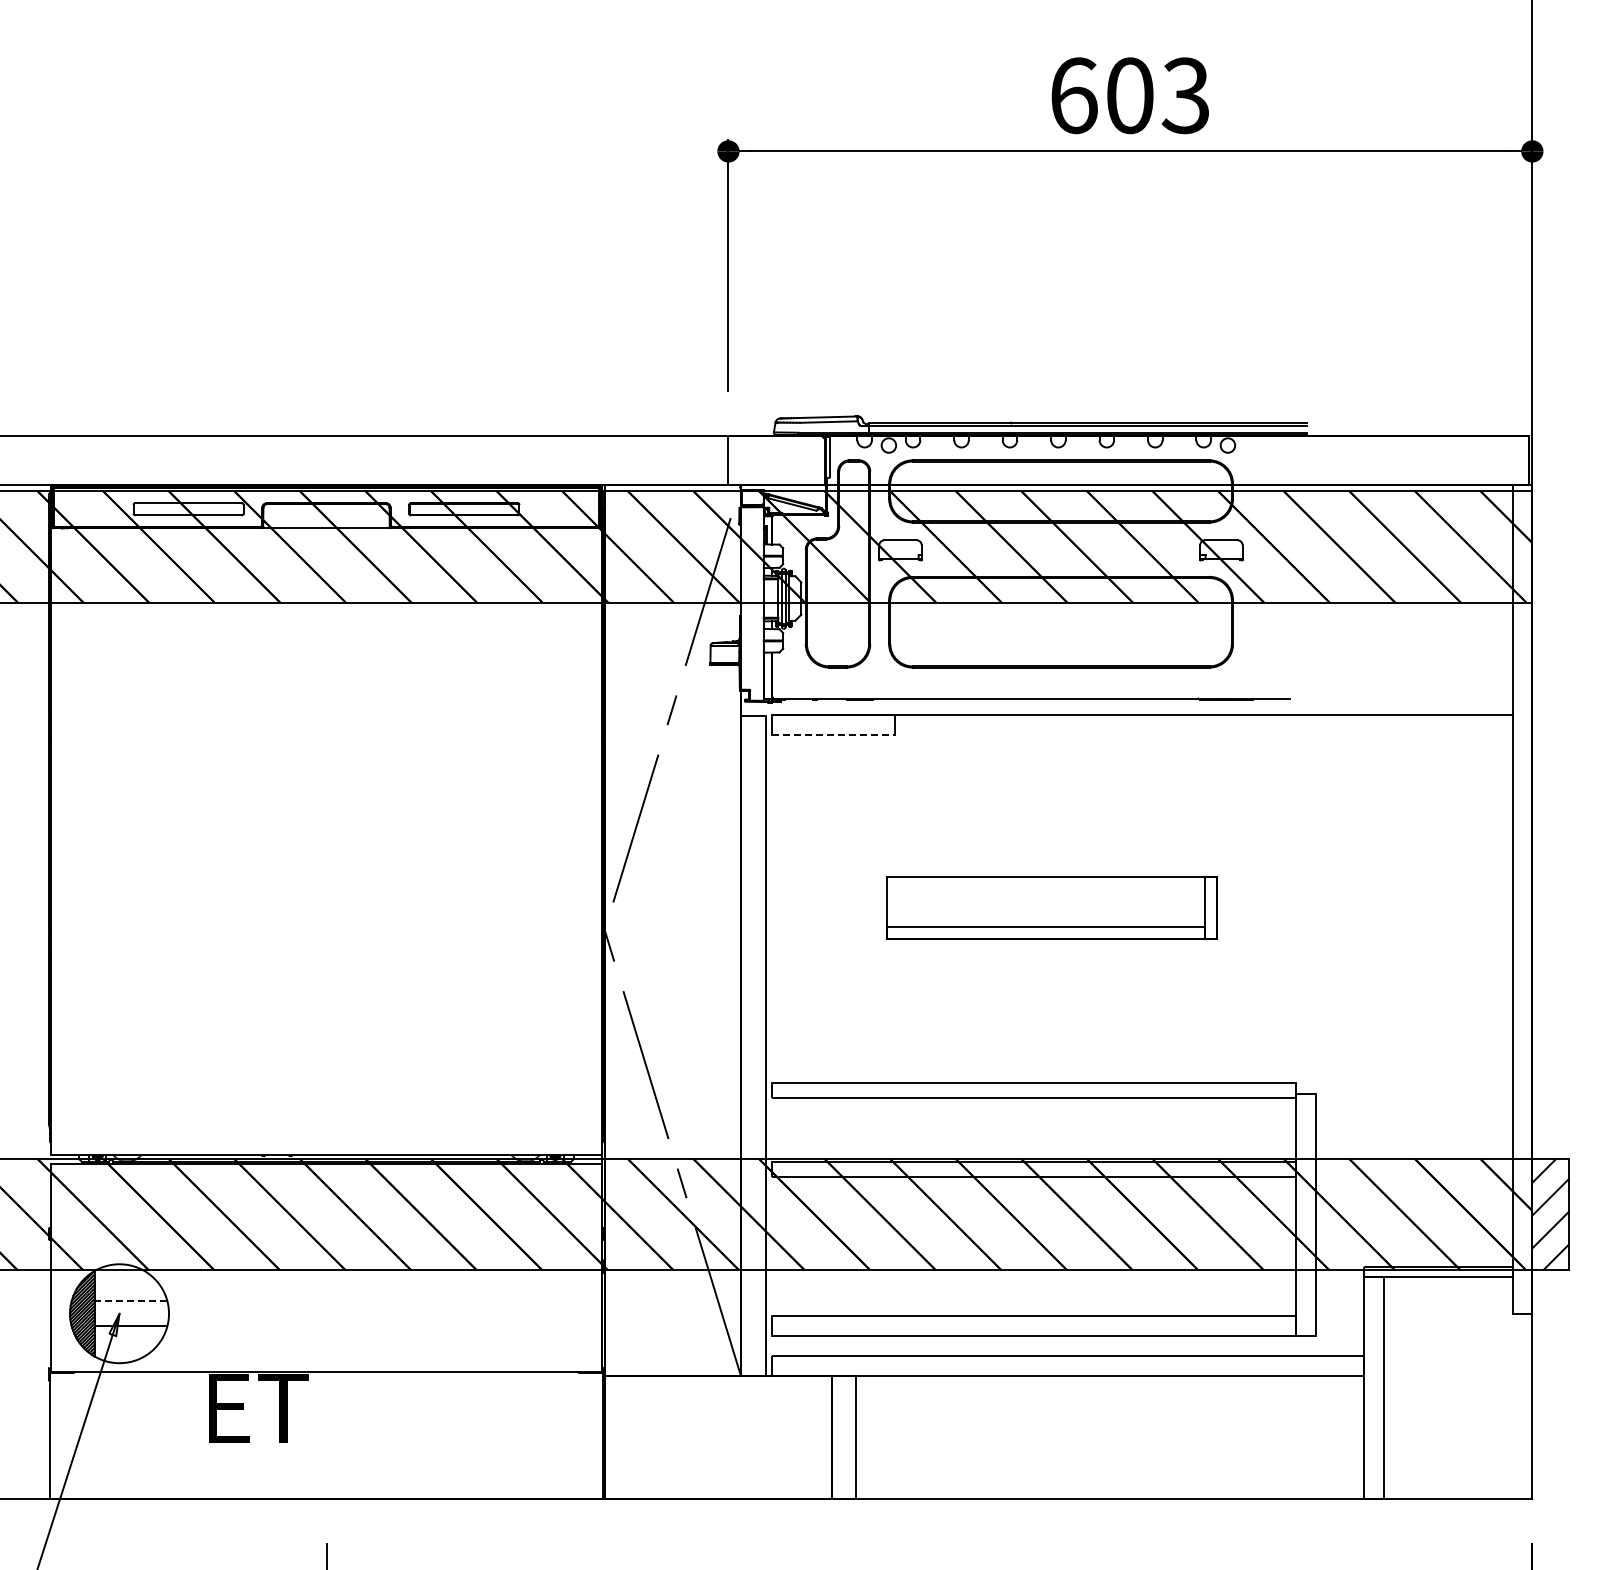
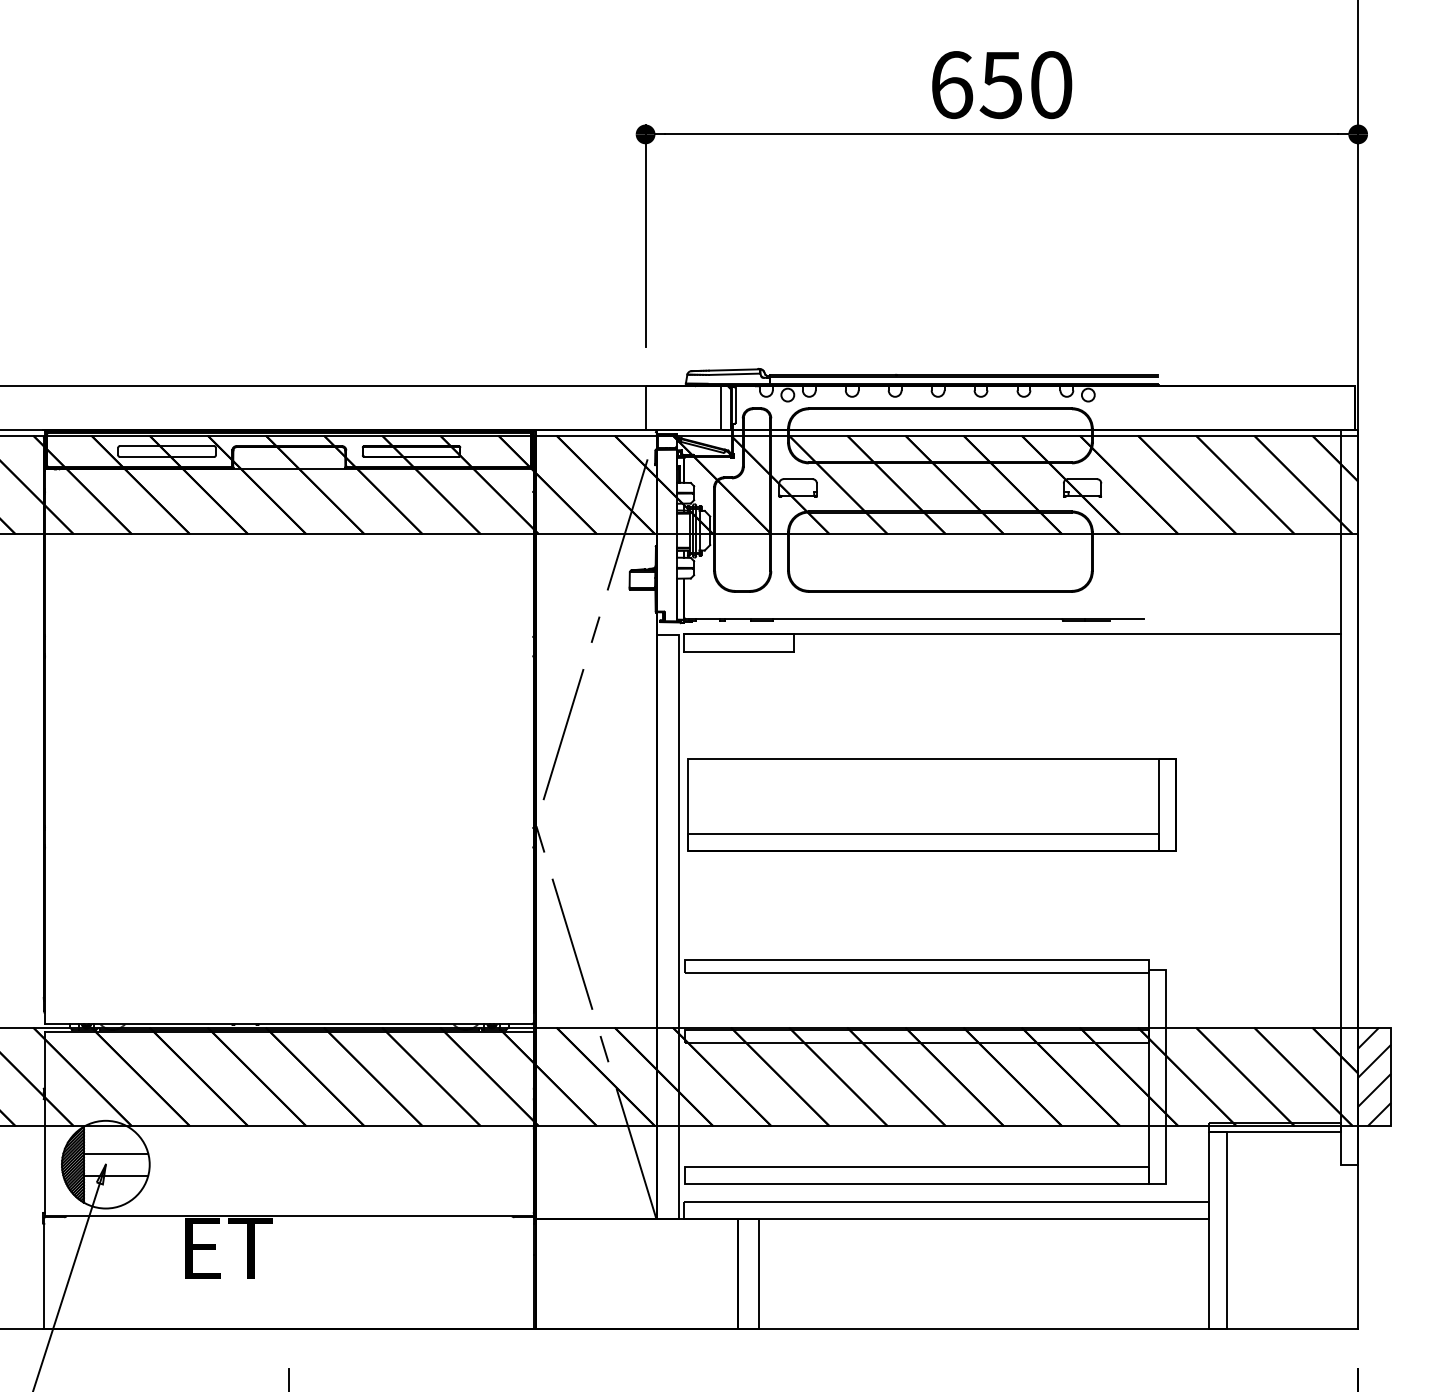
text: (1157, 95) -> (1025, 84), 603 -> 650
line: (813, 460) -> (720, 408), added
line: (833, 734) -> (738, 651), dashed -> solid
part: (1051, 907) -> (931, 804), size x1.67
line: (130, 1301) -> (115, 1153), dashed -> solid

